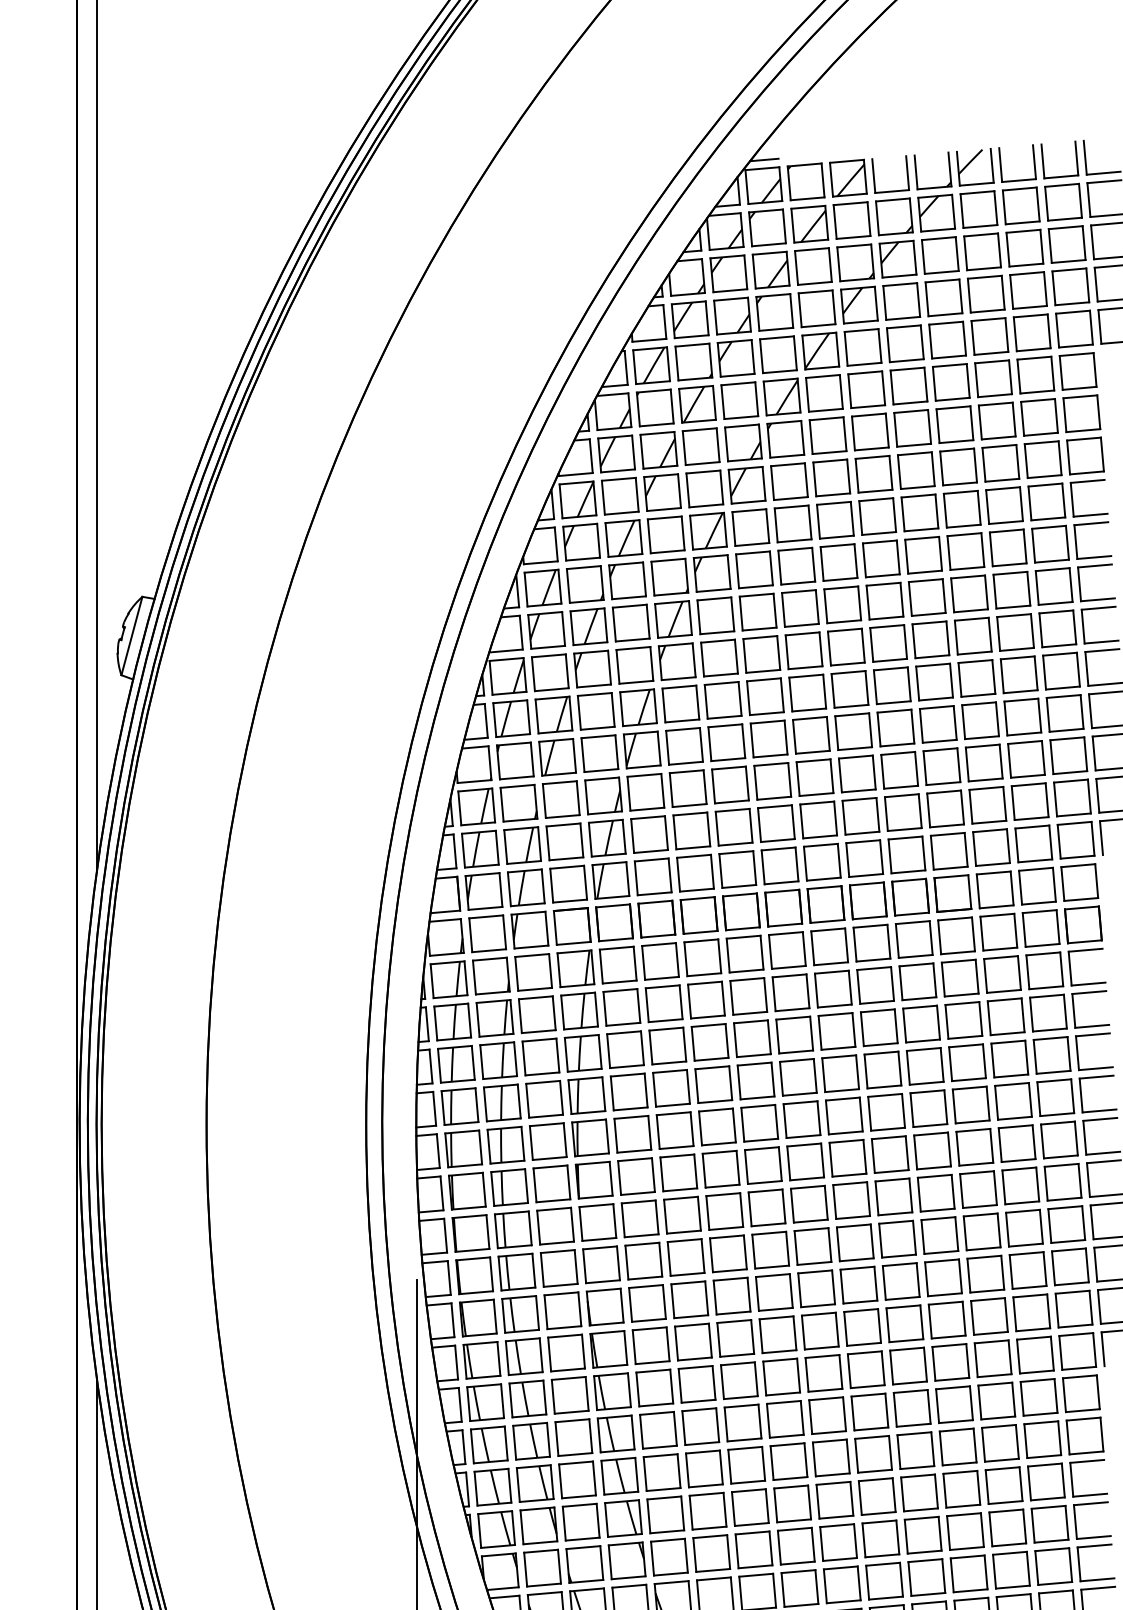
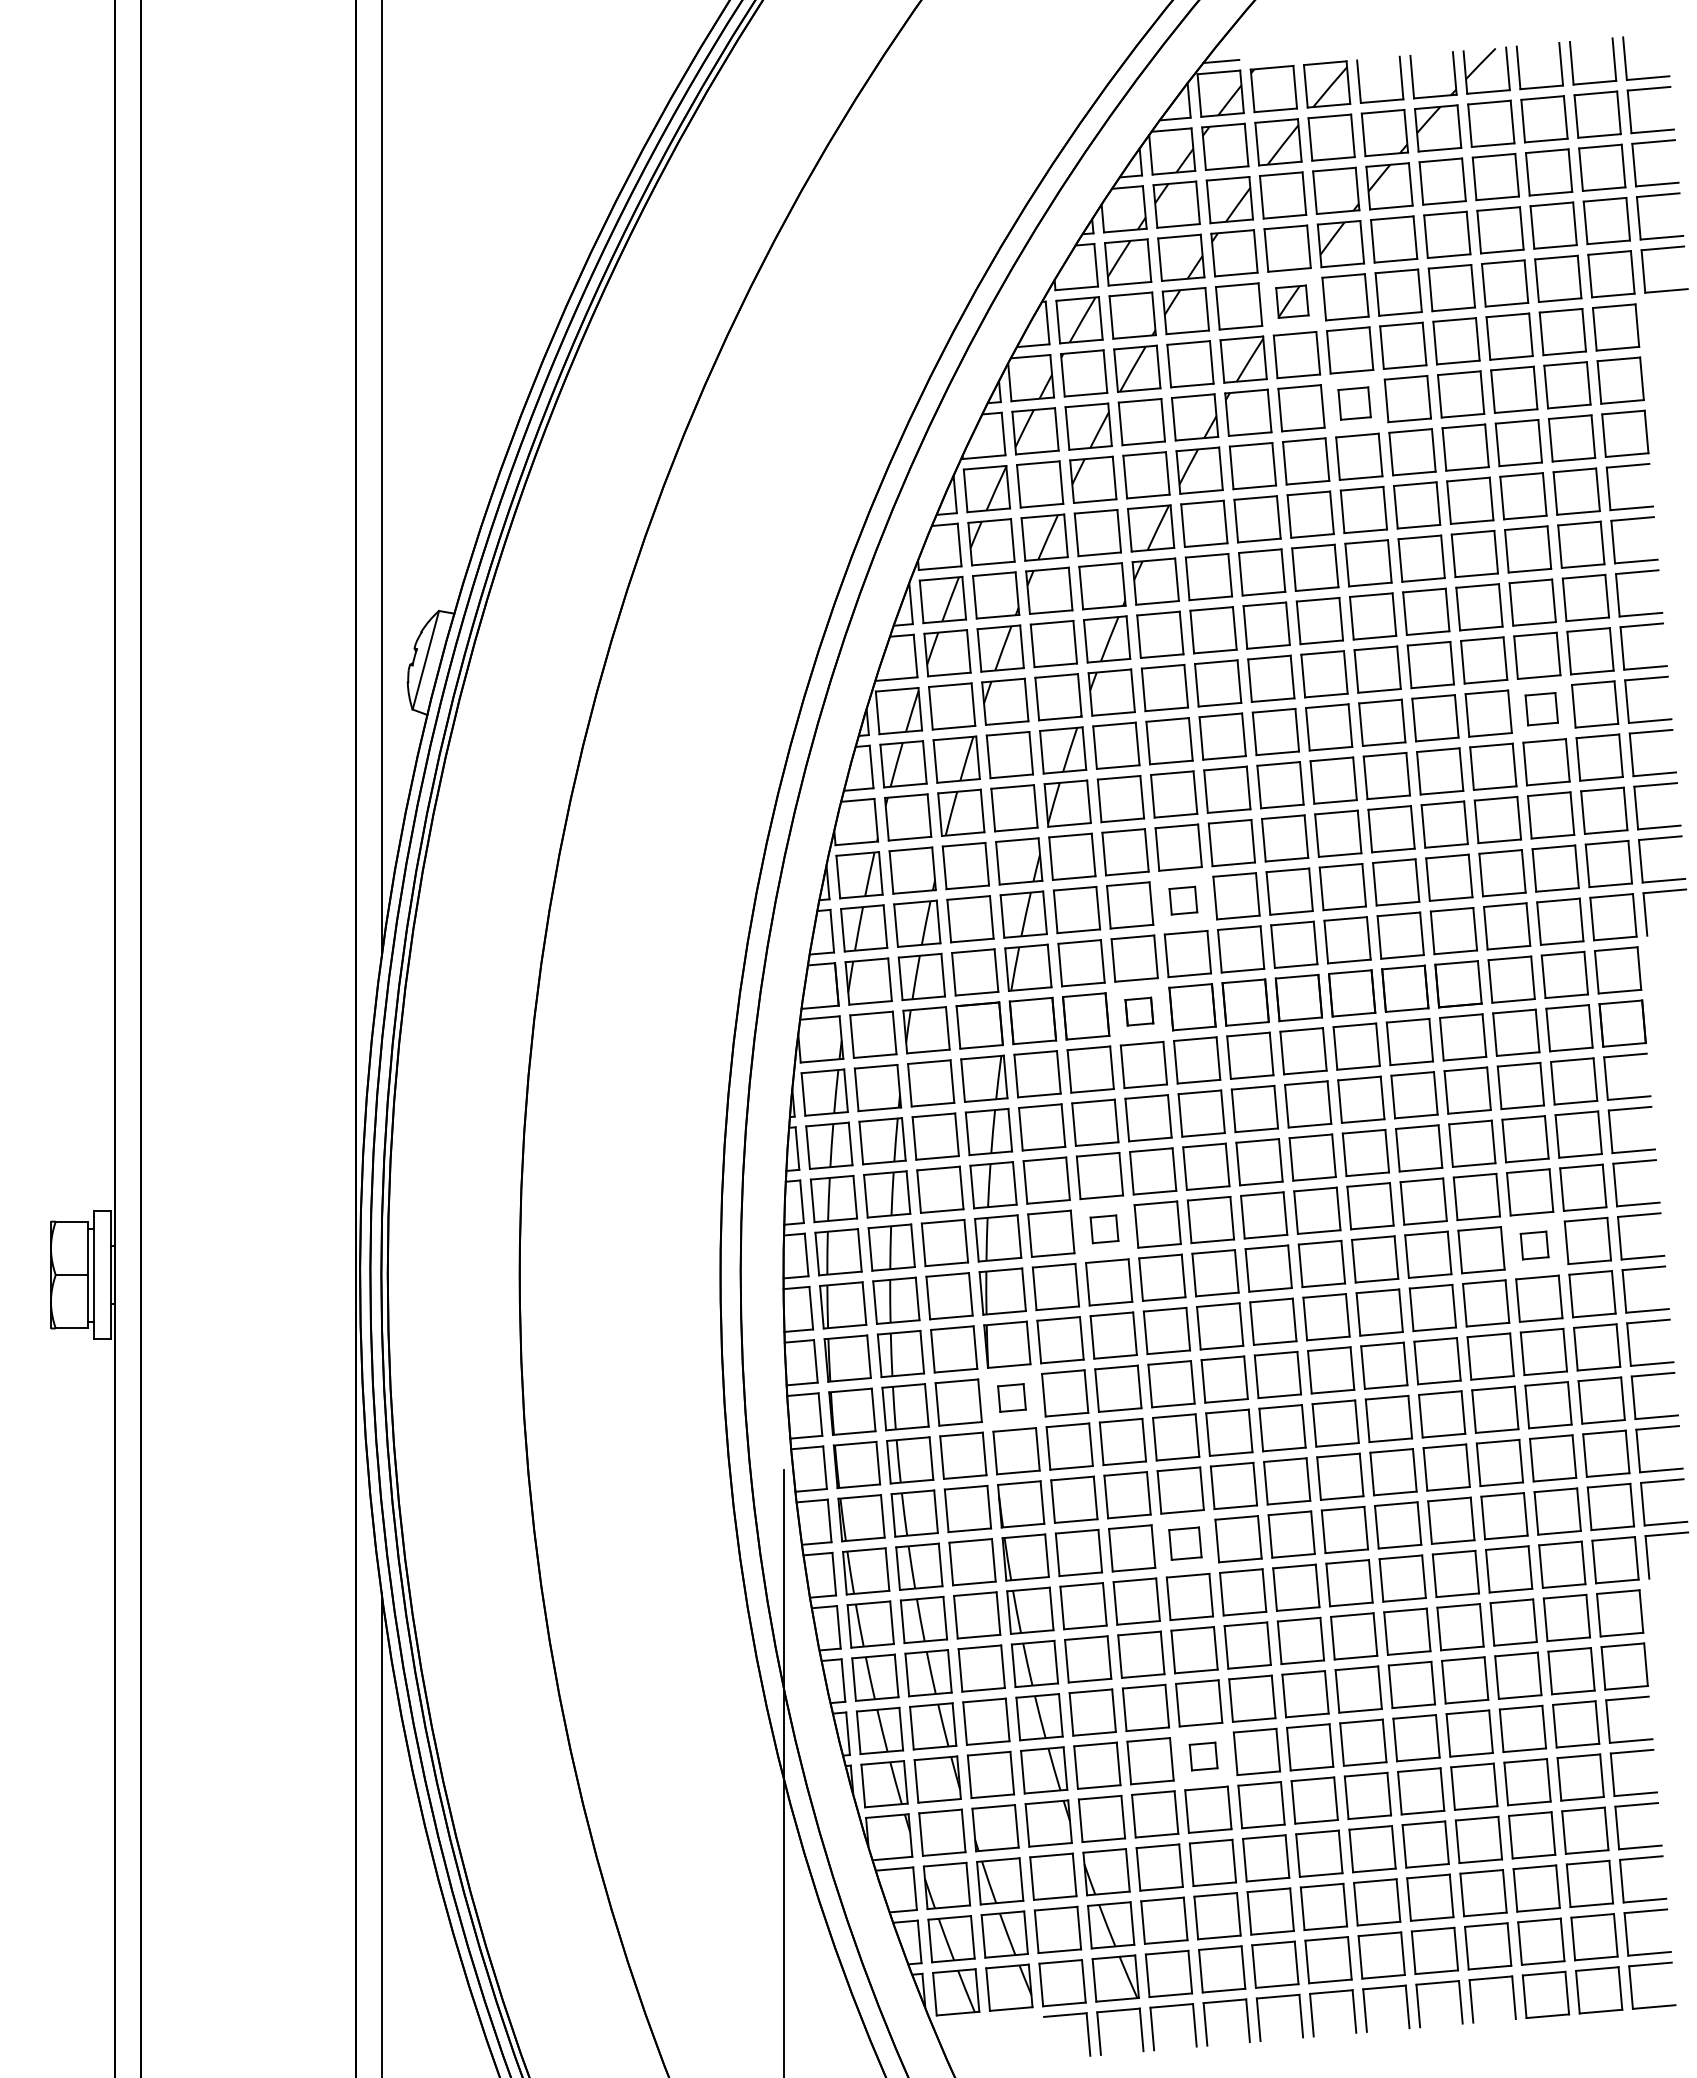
part: (820, 350) -> (1292, 301), size x0.7
part: (870, 431) -> (1354, 403), size x0.7
part: (1018, 675) -> (1541, 709), size x0.7
part: (734, 827) -> (1183, 900), size x0.6
part: (699, 915) -> (1139, 1011), size x0.6
part: (671, 1088) -> (1104, 1229), size x0.6
part: (1013, 1101) -> (1534, 1245), size x0.6
part: (597, 1222) -> (1011, 1397), size x0.6
part: (735, 1338) -> (1185, 1543), size x0.7
part: (750, 1507) -> (1203, 1756), size x0.6

